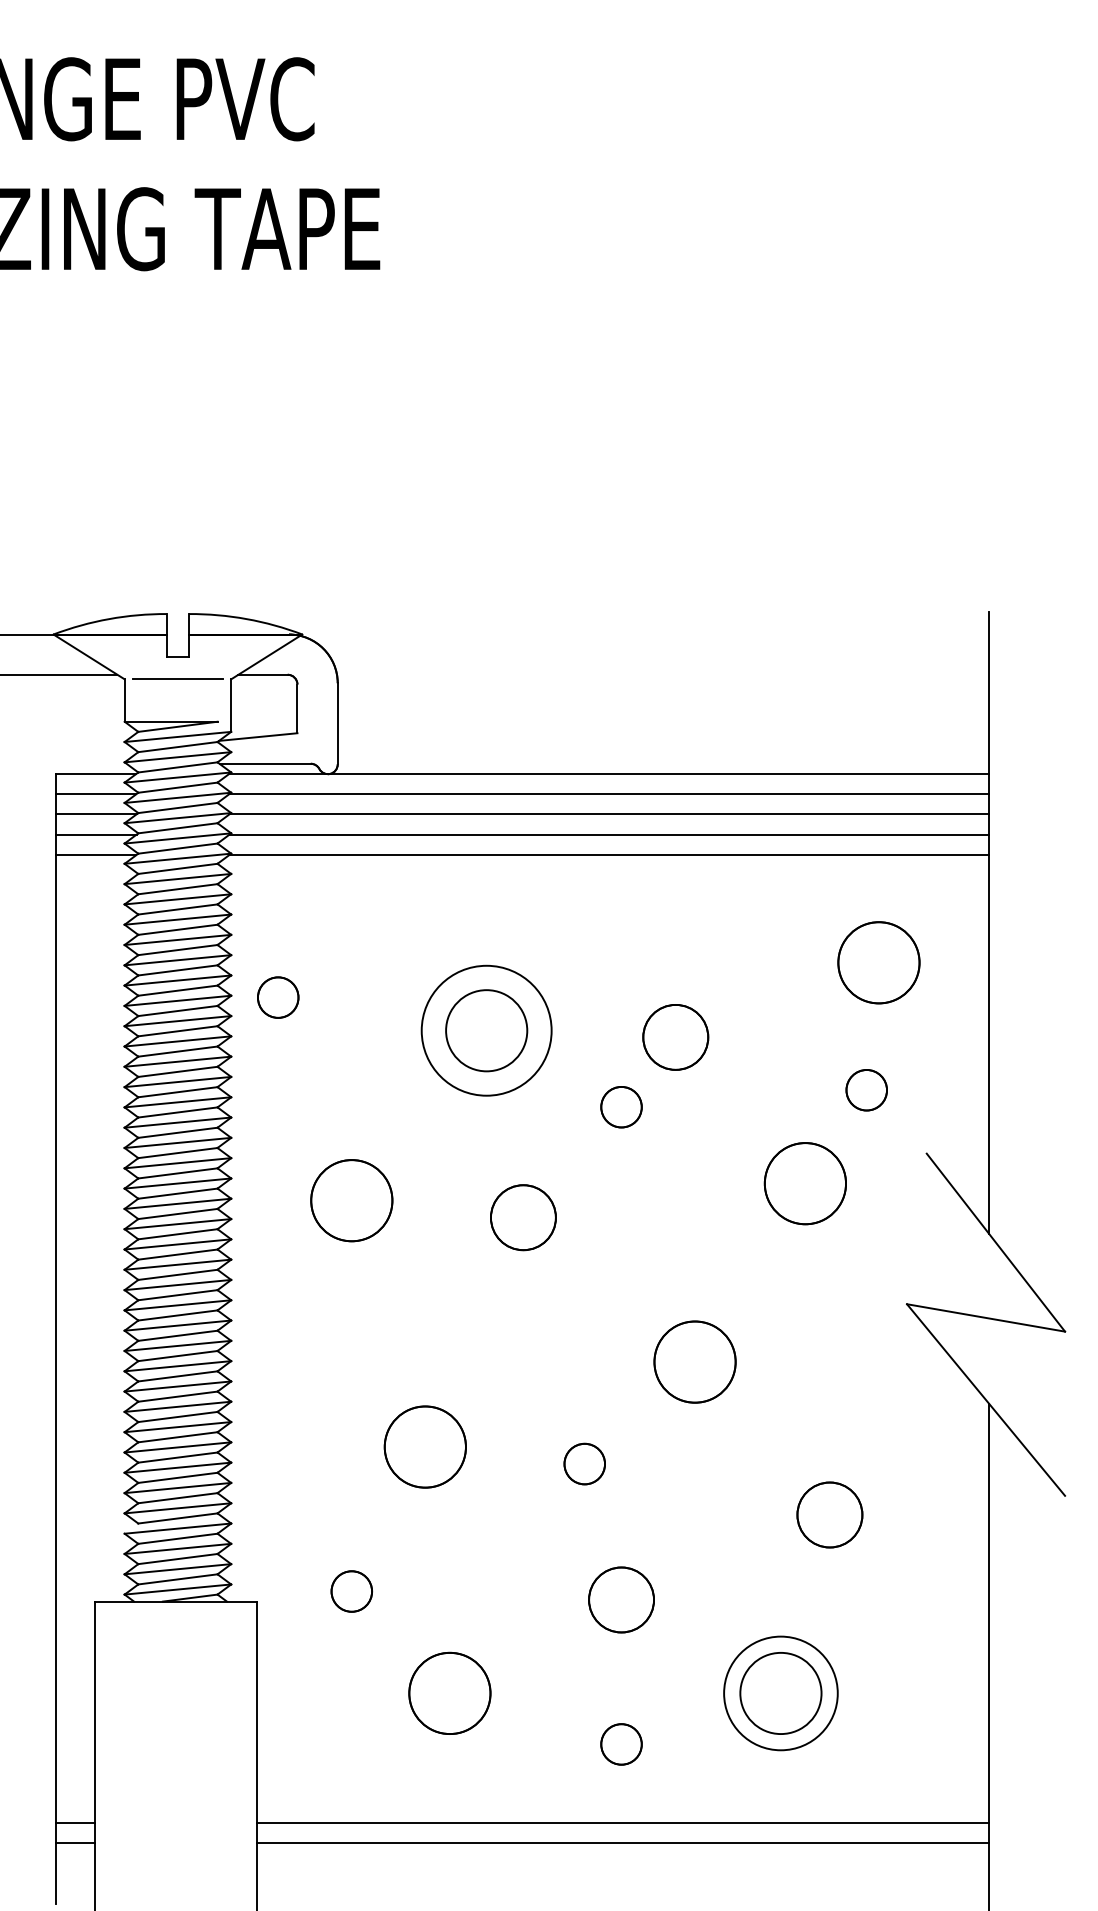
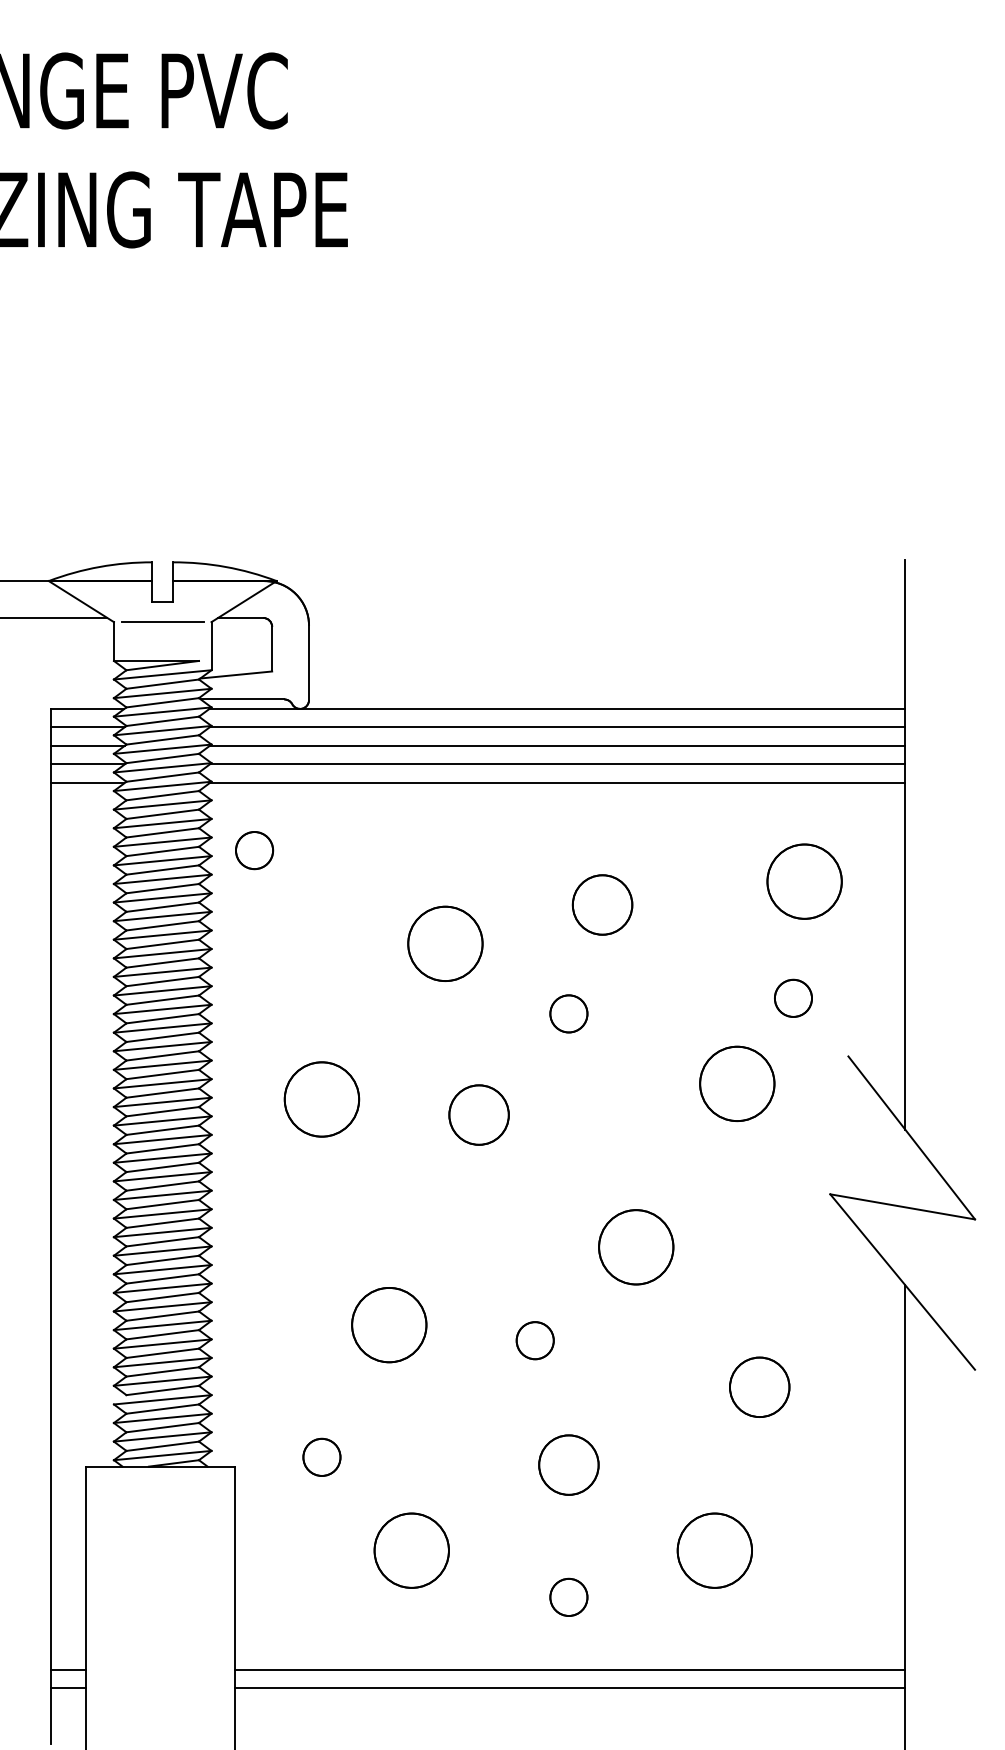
circle: (278, 997) -> (254, 850), moved
circle: (486, 1030) -> (445, 943), size x0.62
part: (675, 1036) -> (602, 904), moved
circle: (780, 1693) -> (714, 1550), size x0.71

